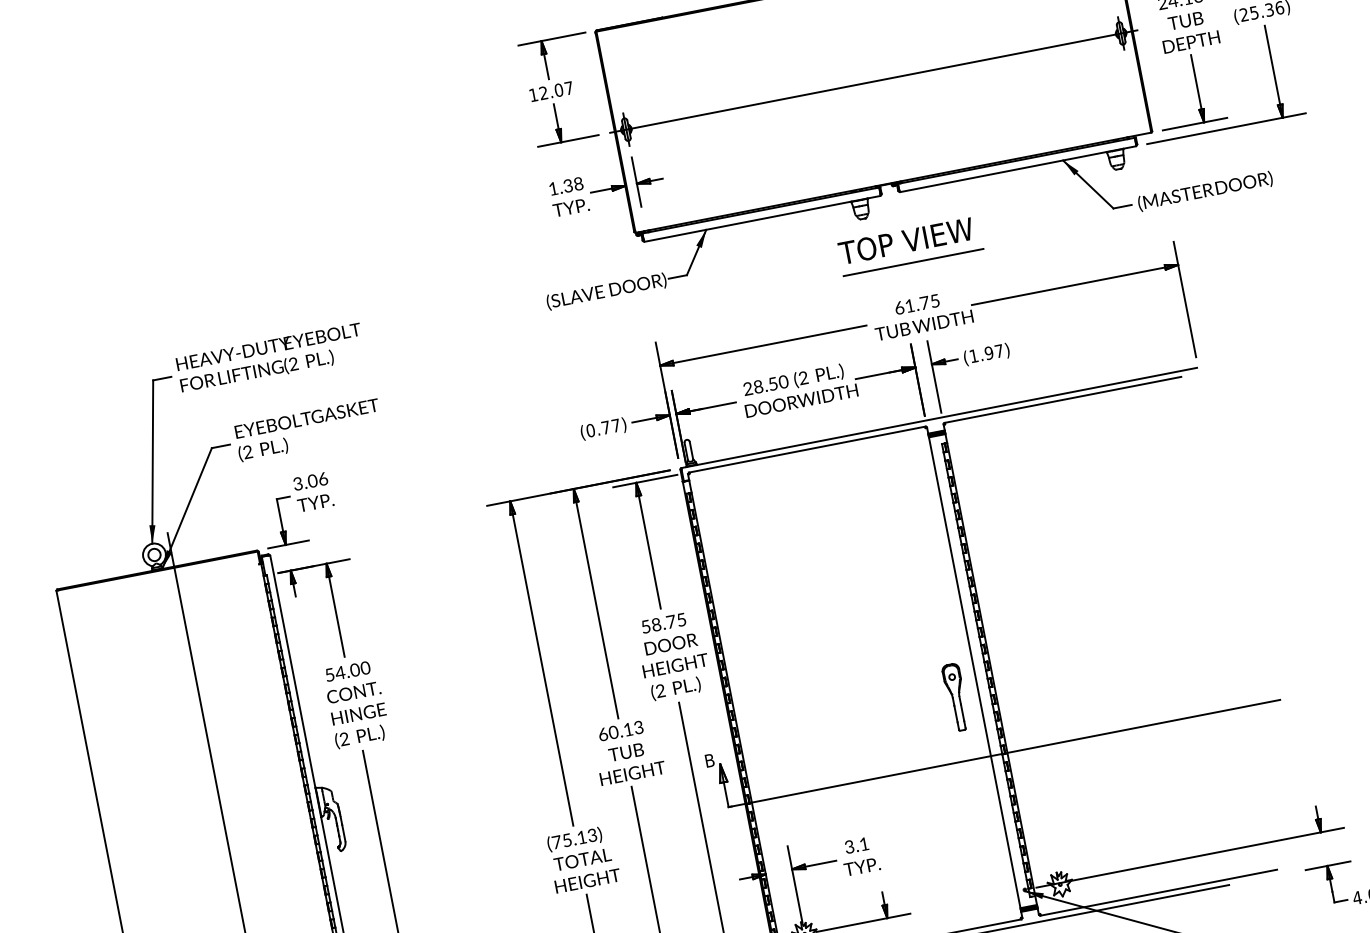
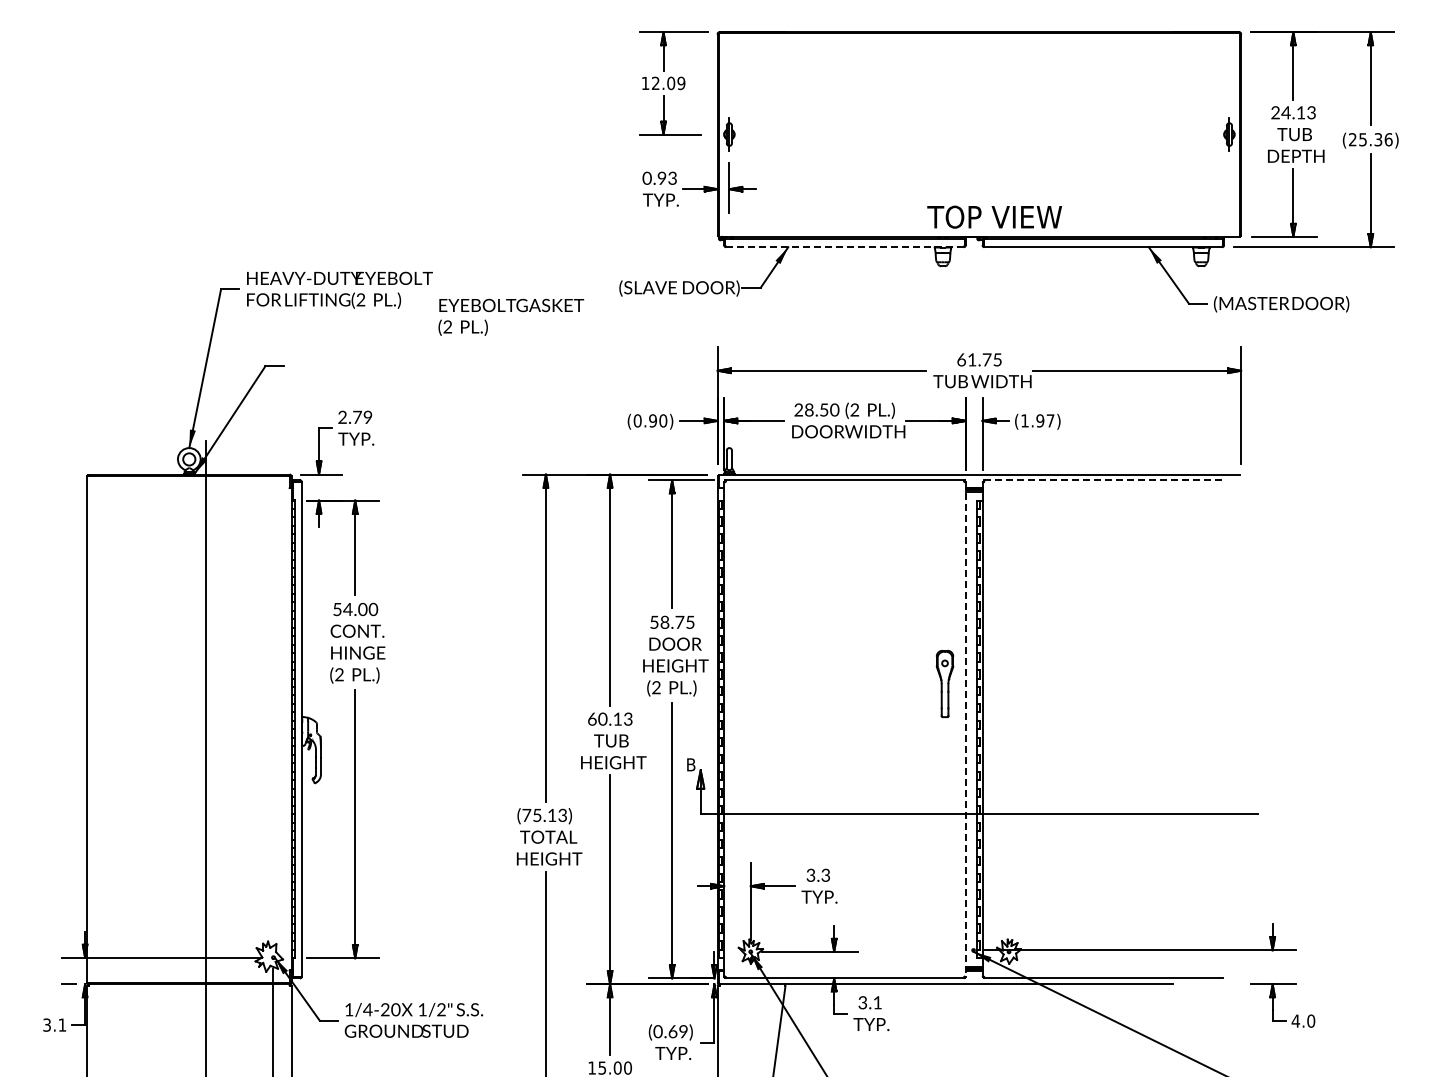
line: (872, 81) -> (978, 134), removed
text: (569, 88) -> (681, 83), 12.07 -> 12.09
text: (565, 185) -> (659, 177), 1.38 -> 0.93
line: (763, 219) -> (845, 247), solid -> dashed
text: (905, 240) -> (994, 216), moved
line: (913, 262) -> (983, 318), removed
line: (1063, 399) -> (1103, 480), solid -> dashed
text: (611, 426) -> (658, 420), (0.77) -> (0.90)
text: (308, 429) -> (511, 316), moved
text: (310, 480) -> (355, 416), 3.06 -> 2.79
line: (974, 672) -> (965, 729), solid -> dashed
part: (955, 698) -> (944, 684), moved
text: (863, 843) -> (825, 874), 3.1 -> 3.3

